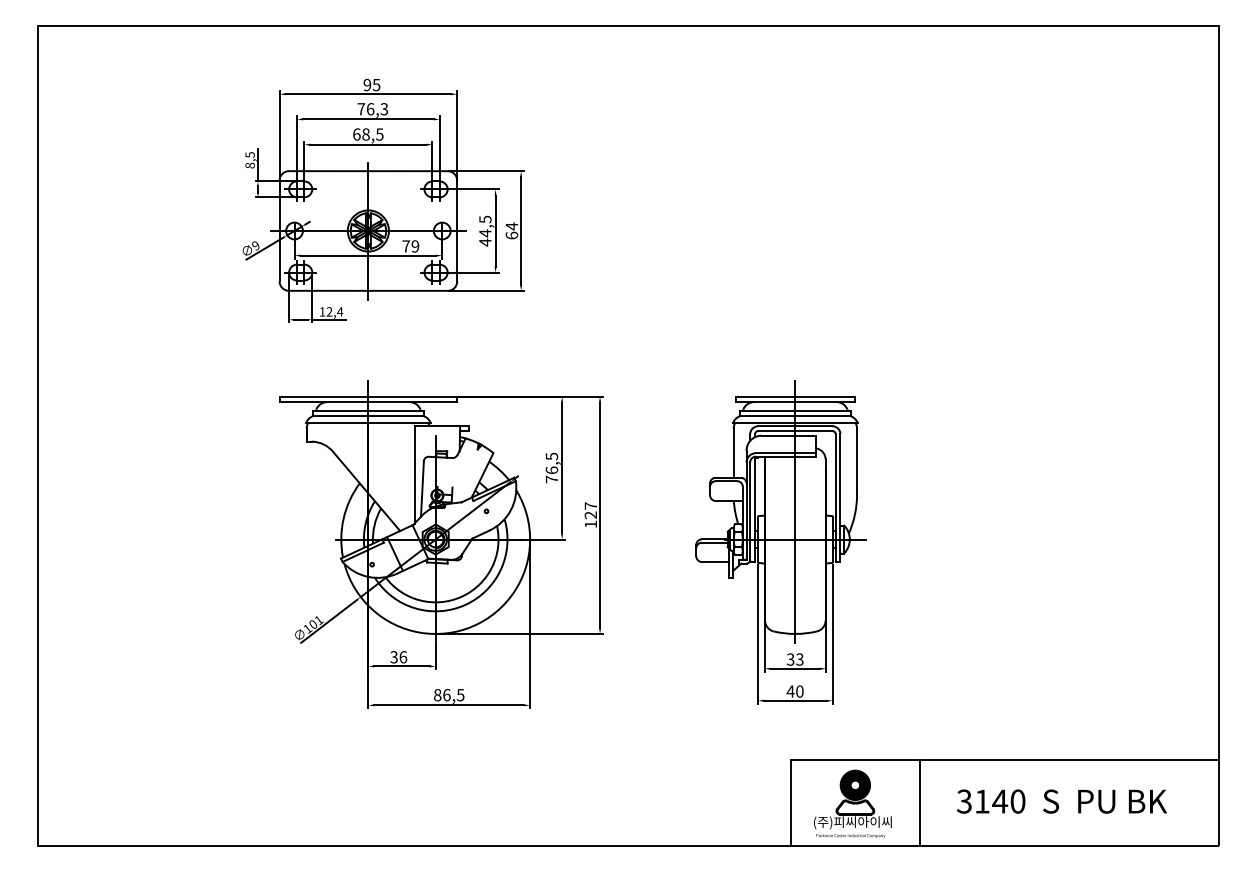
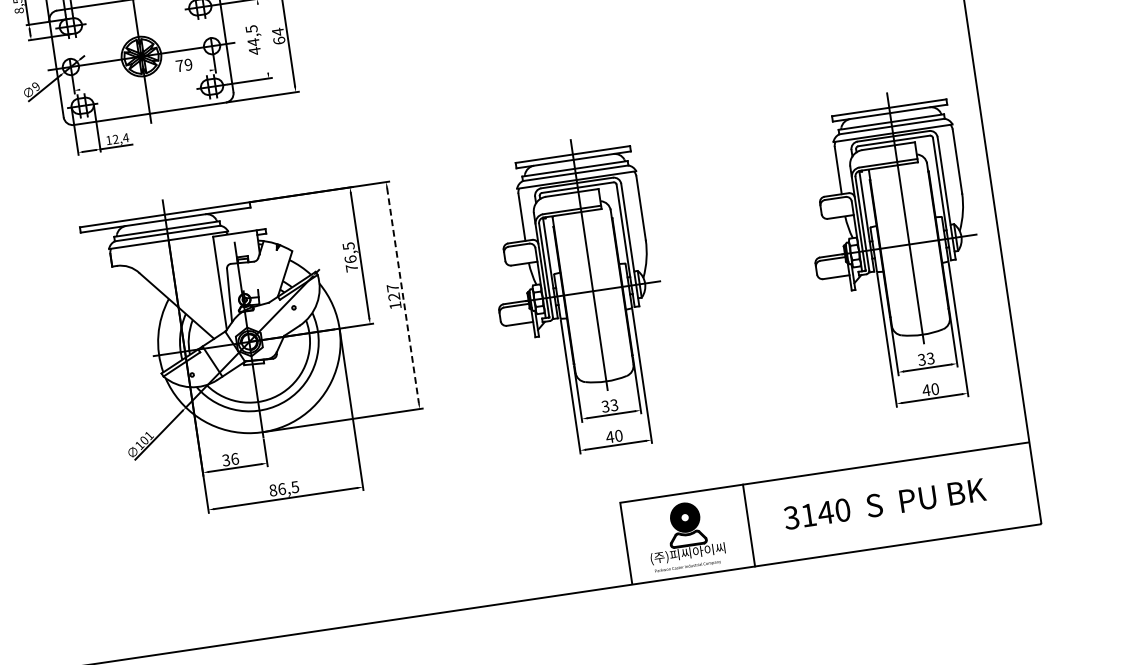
line: (495, 230) -> (262, 38), removed
line: (368, 255) -> (145, 79), removed
line: (600, 515) -> (403, 295), solid -> dashed
part: (1111, 542) -> (895, 249), added

